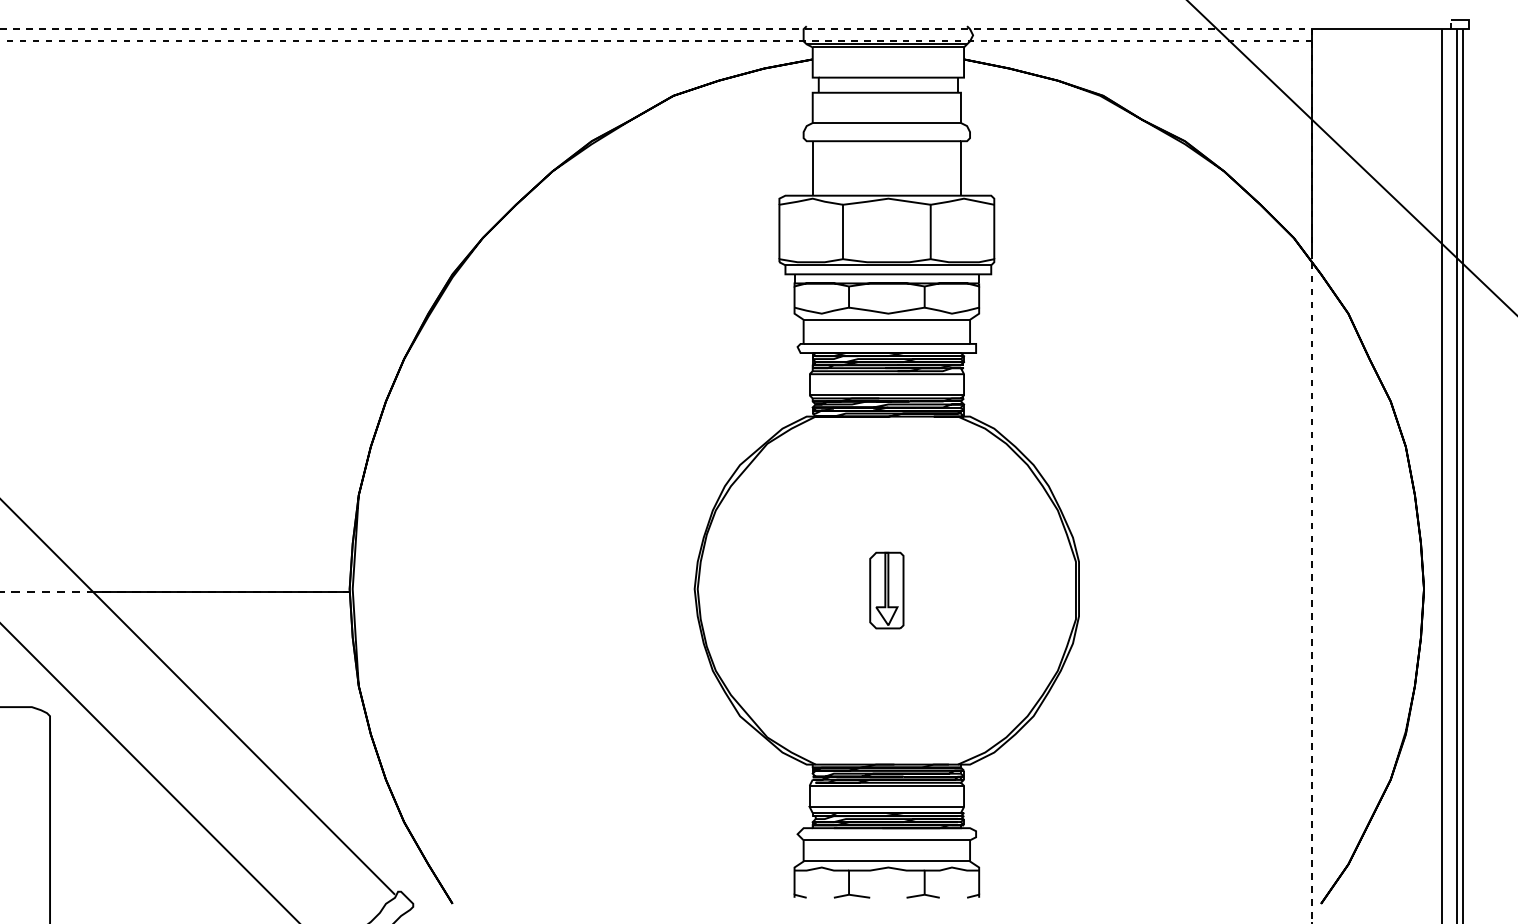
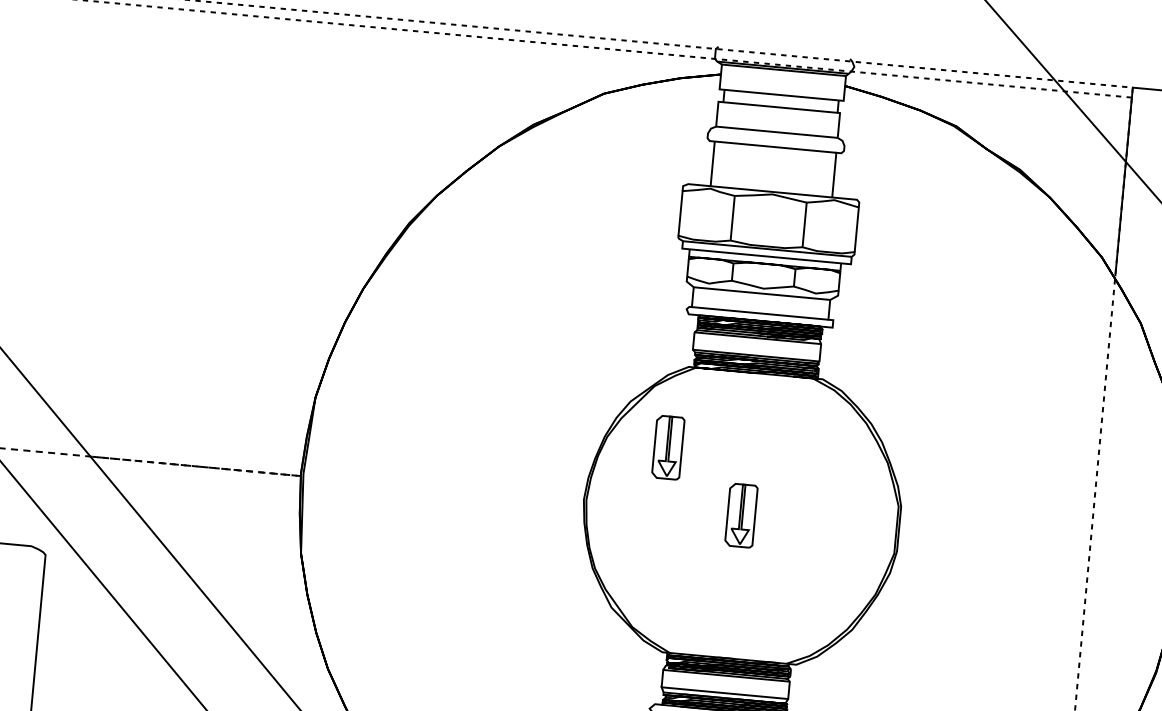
part: (790, 516) -> (668, 447), added
line: (223, 592) -> (197, 466), solid -> dashed

